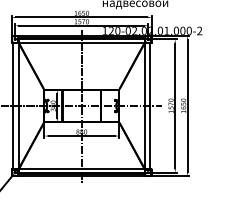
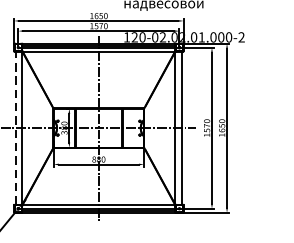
line: (13, 105) -> (16, 127), solid -> dashed

